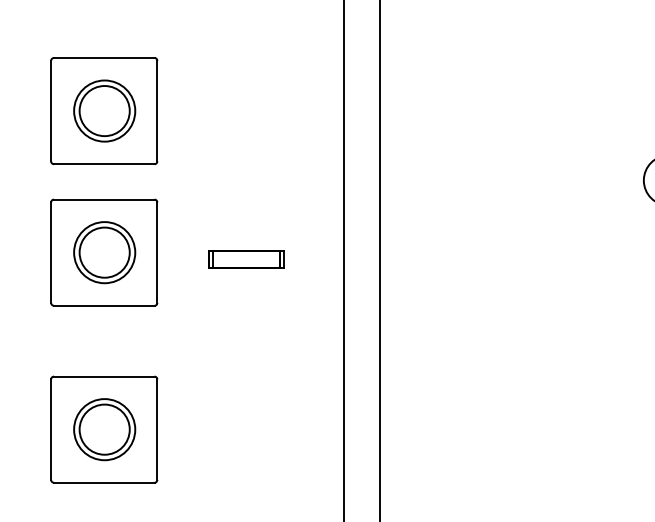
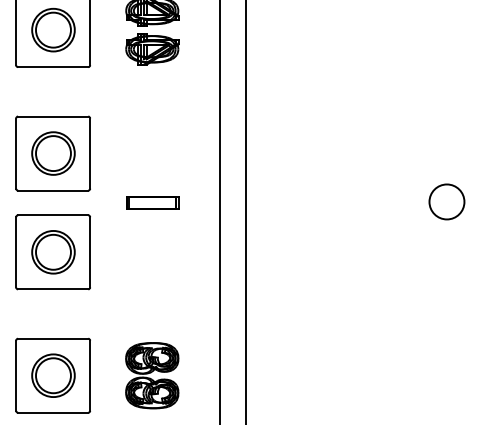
part: (246, 258) -> (152, 202), moved
part: (246, 429) -> (152, 375), added

